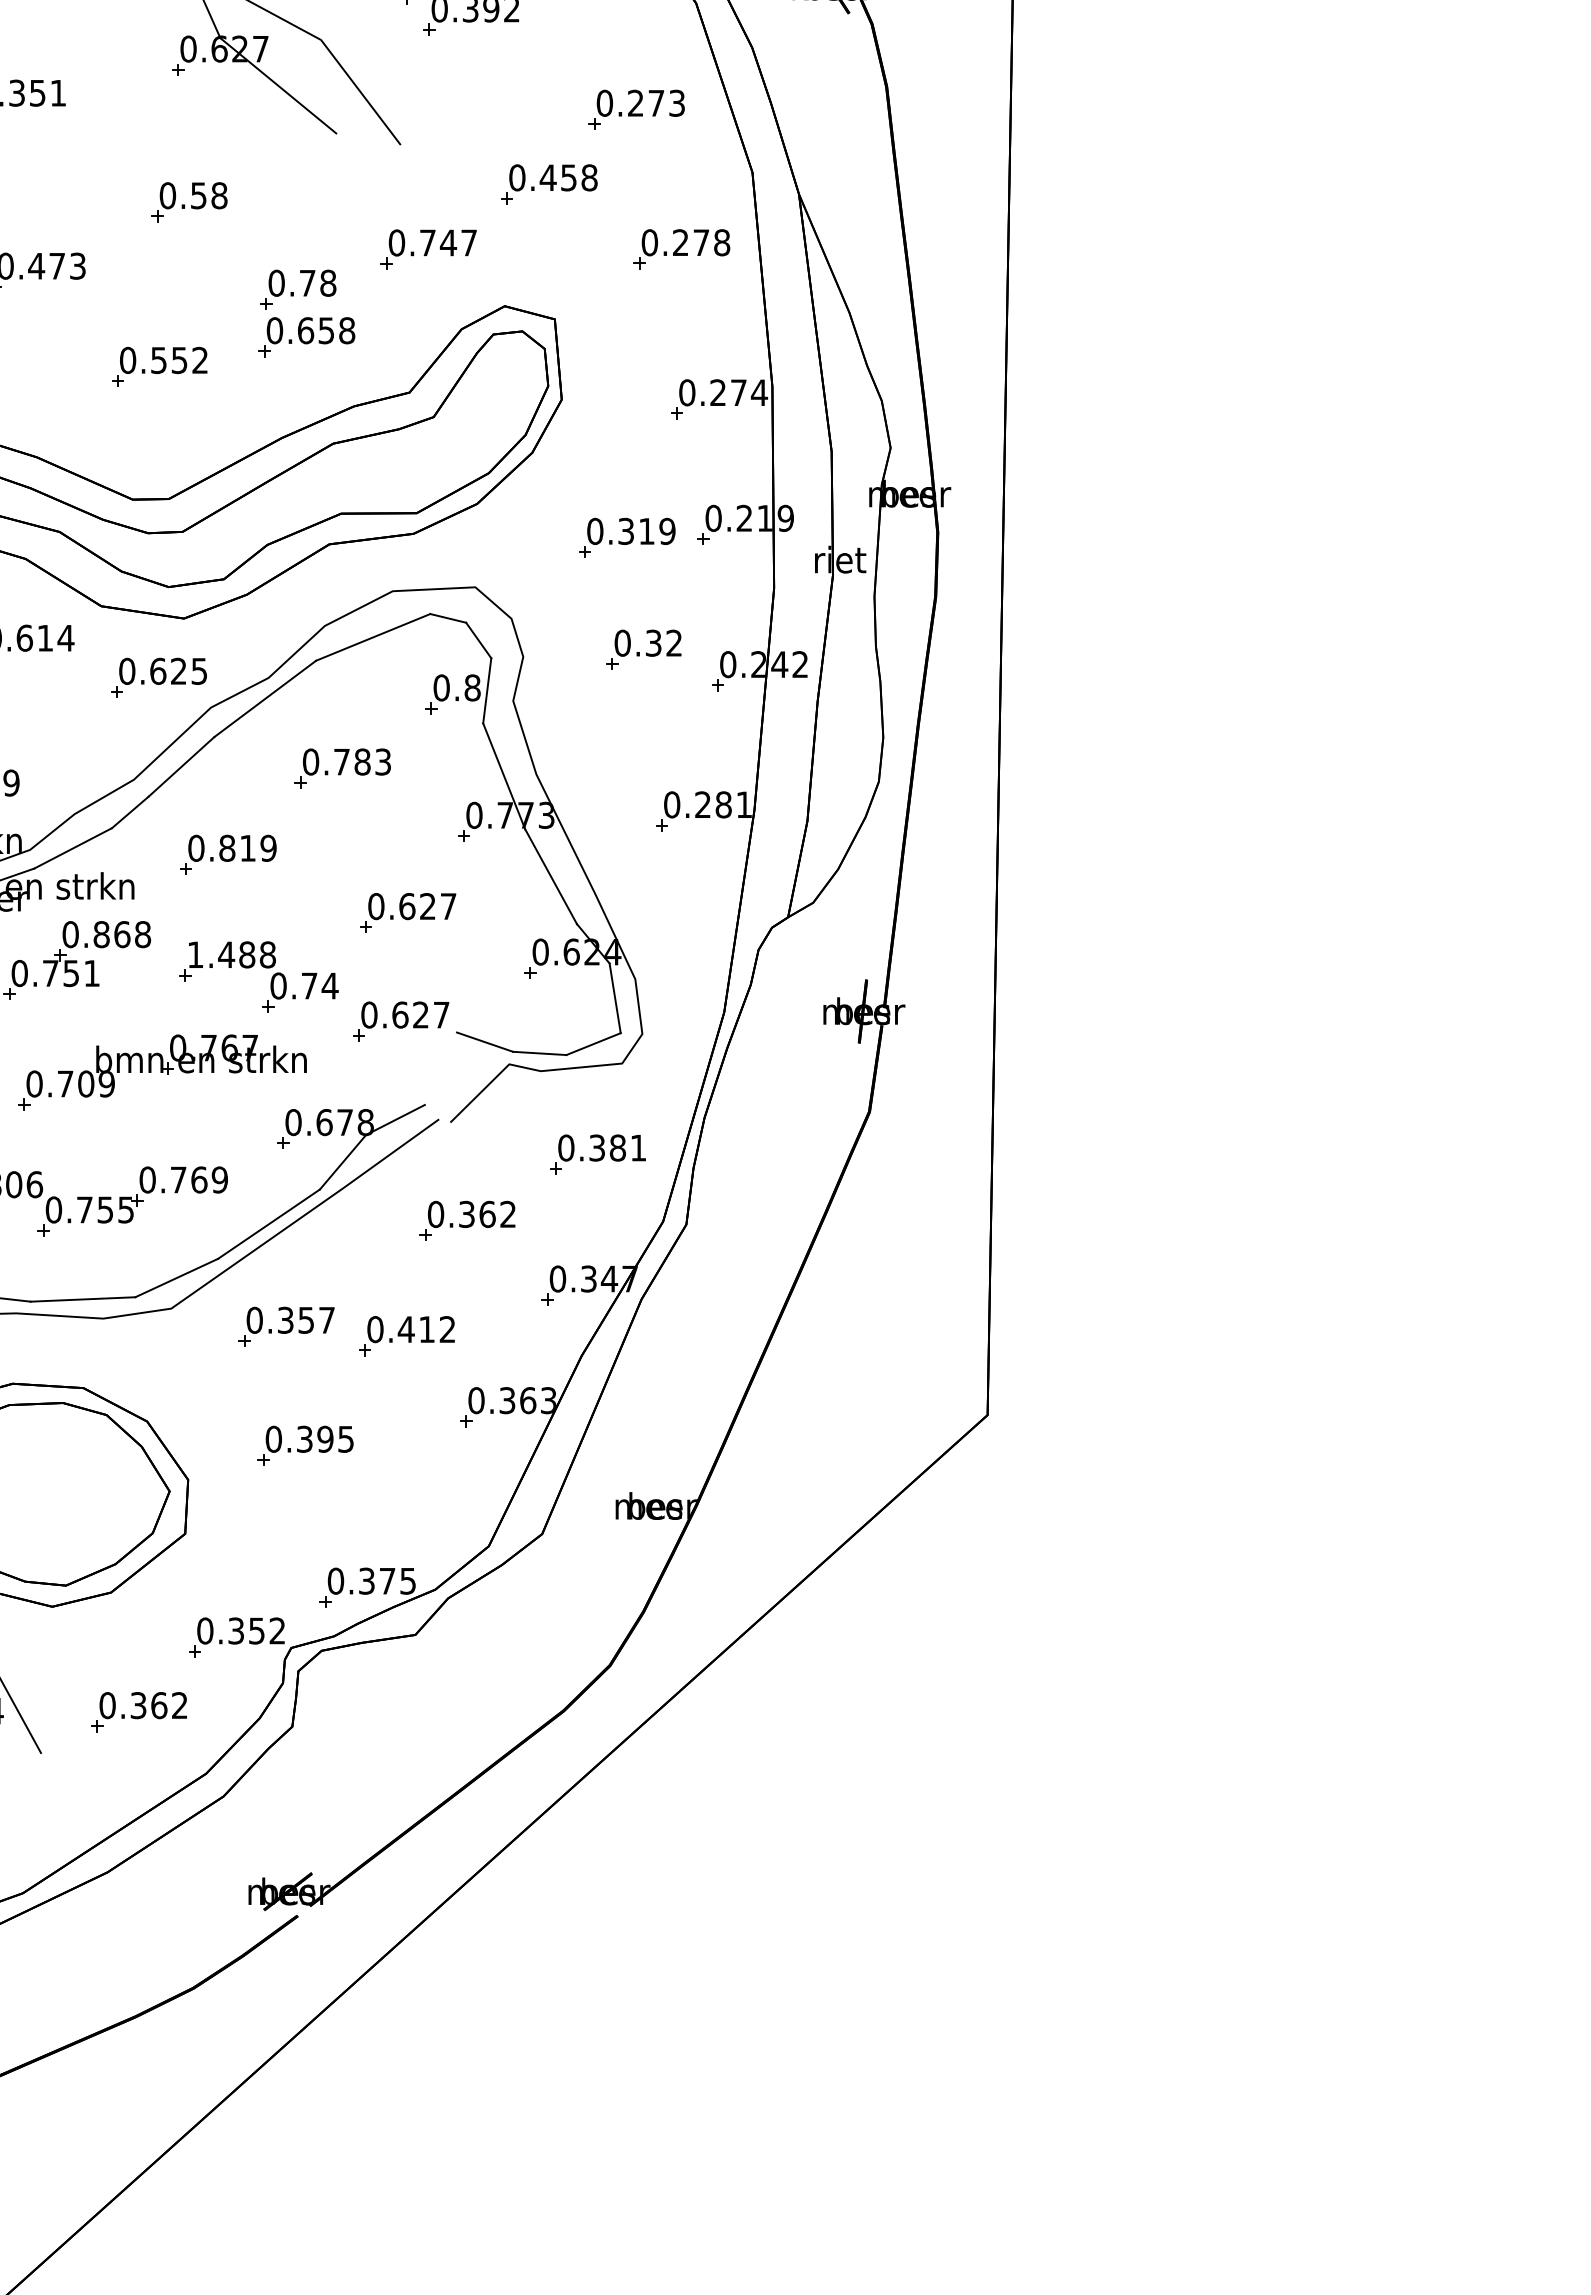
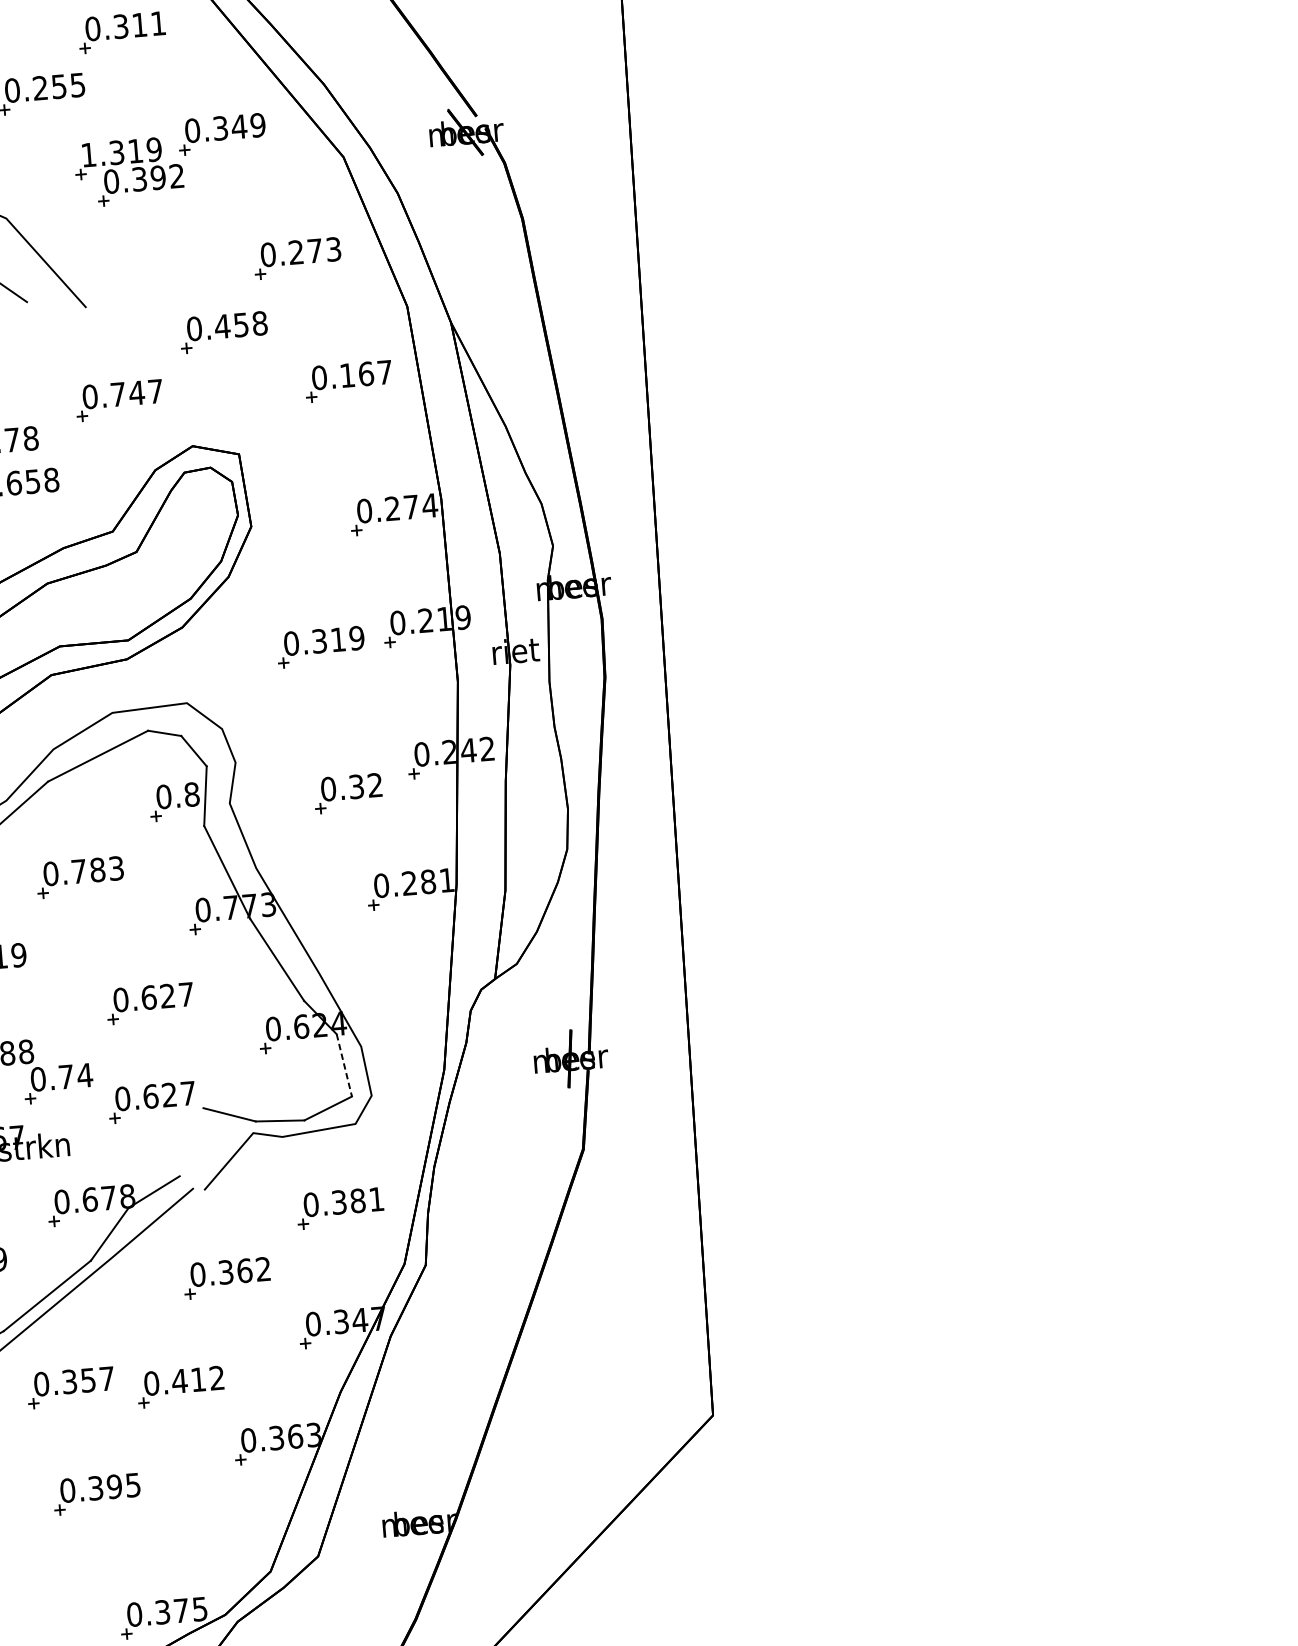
text: (701, 242) -> (366, 373), 0.278 -> 0.167
part: (643, 649) -> (347, 793), moved
line: (615, 998) -> (344, 1065), solid -> dashed

